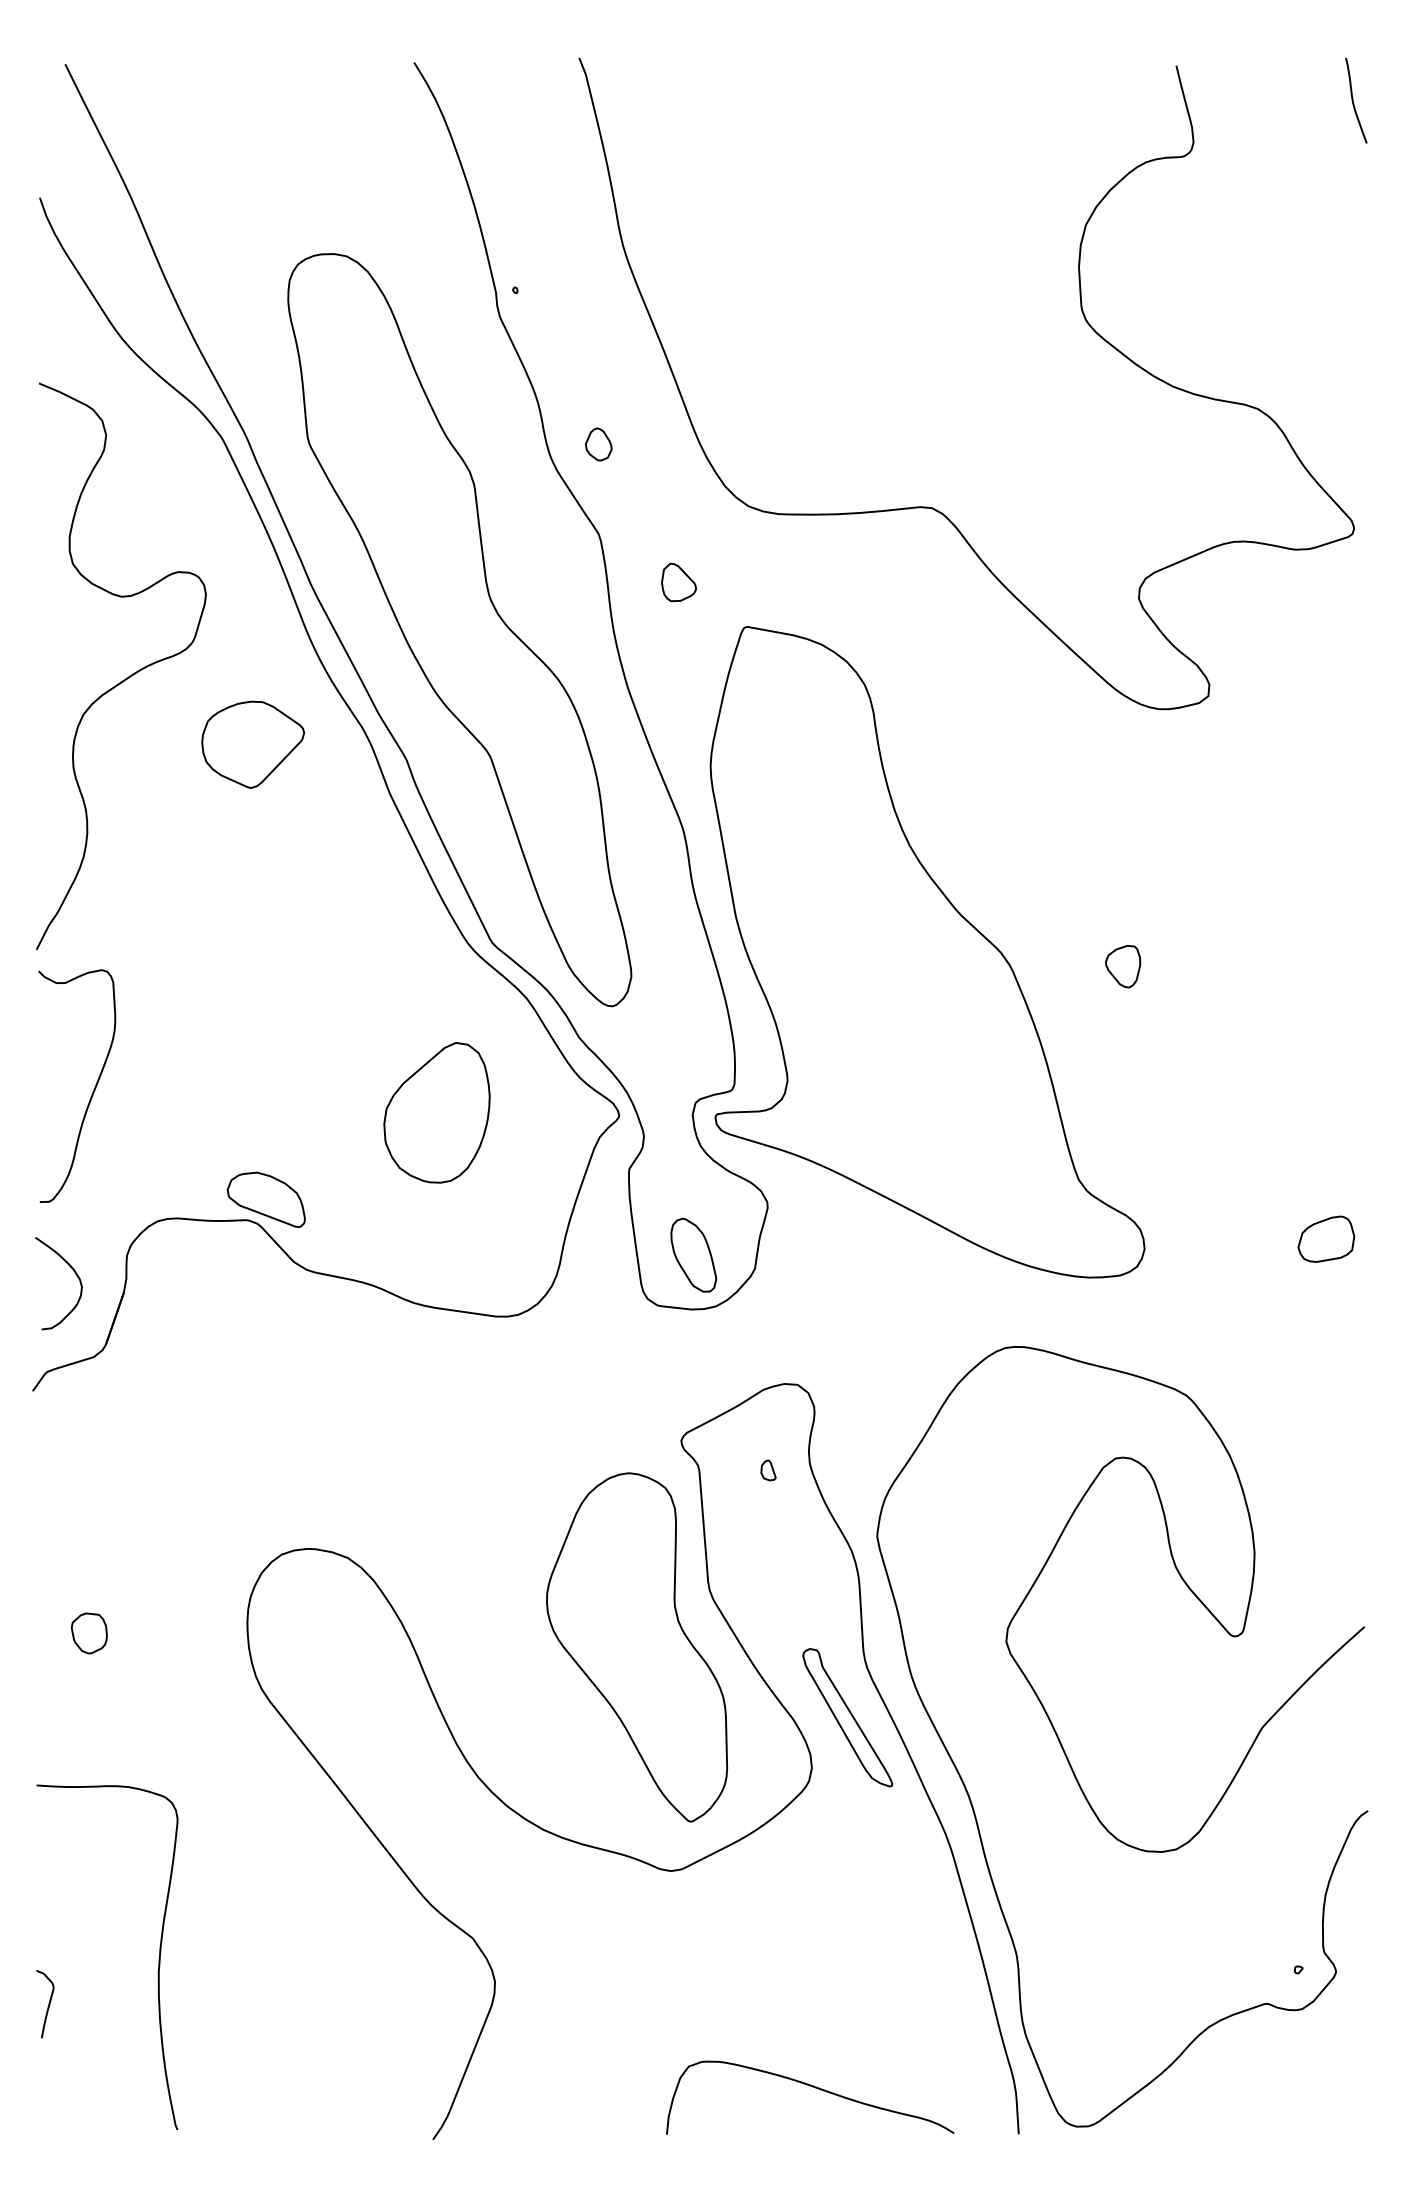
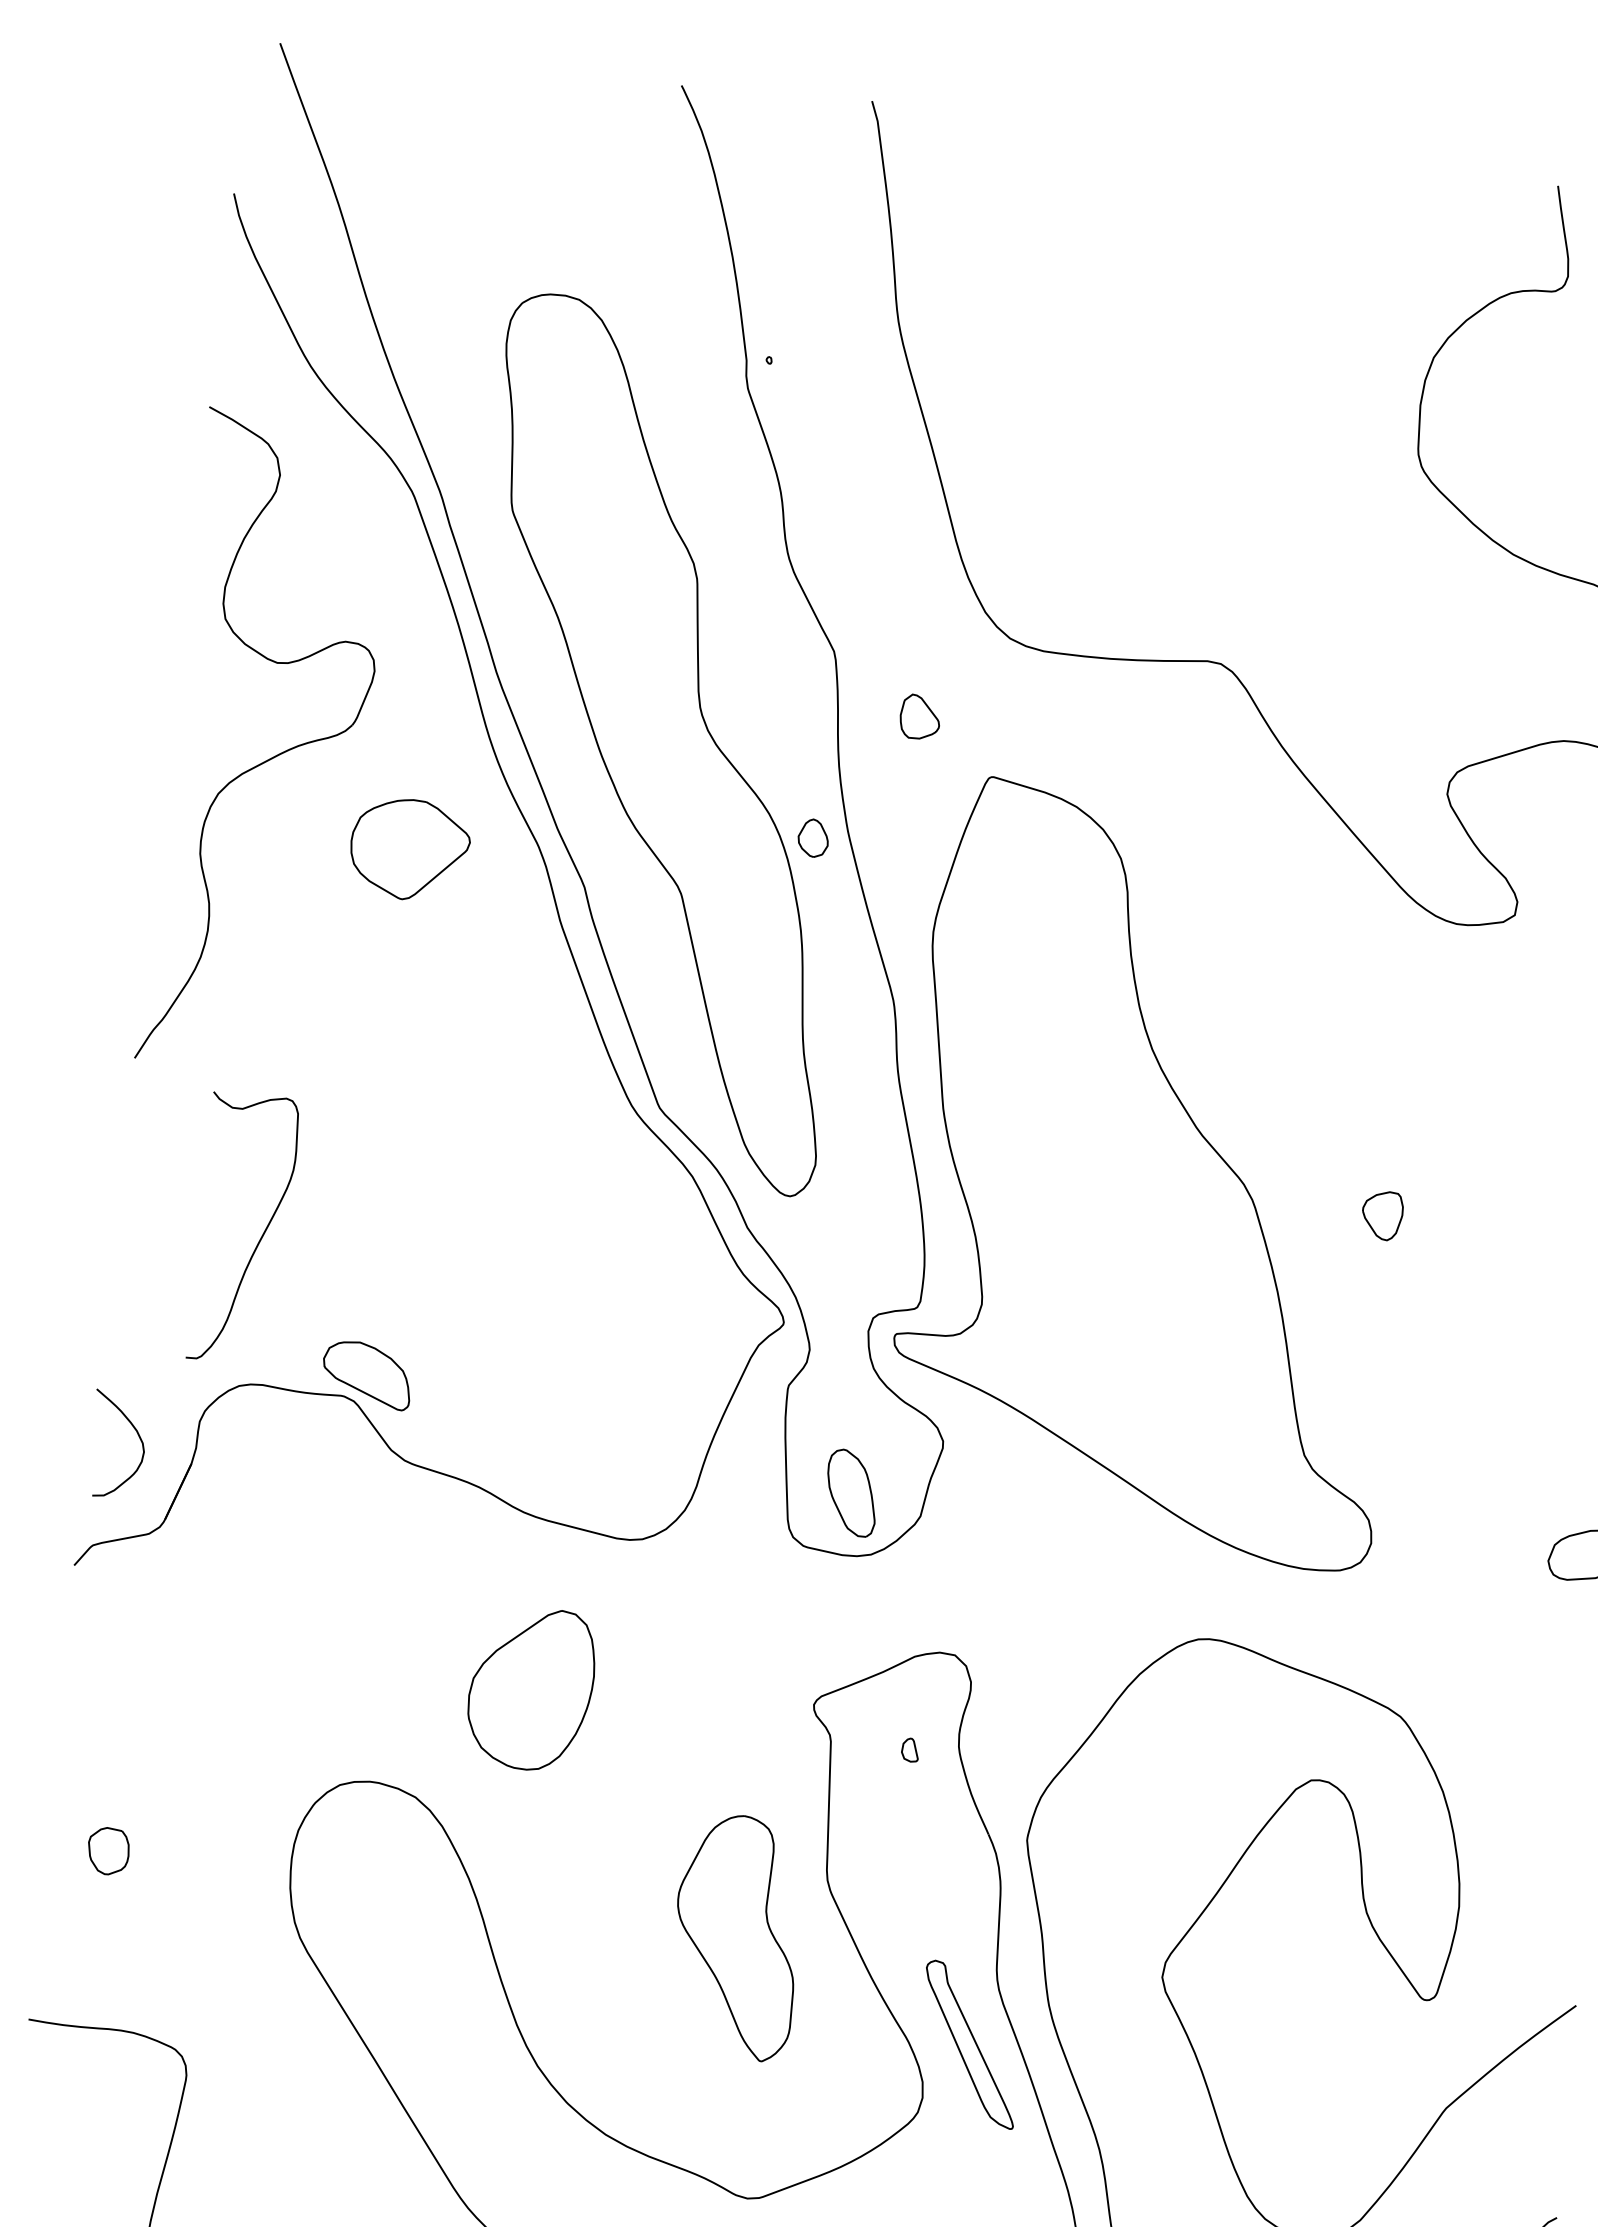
part: (598, 444) -> (813, 838), moved
curve: (93, 1089) -> (261, 1234), moved
part: (436, 1112) -> (530, 1688), moved
part: (637, 1647) -> (737, 1937), size x0.6

